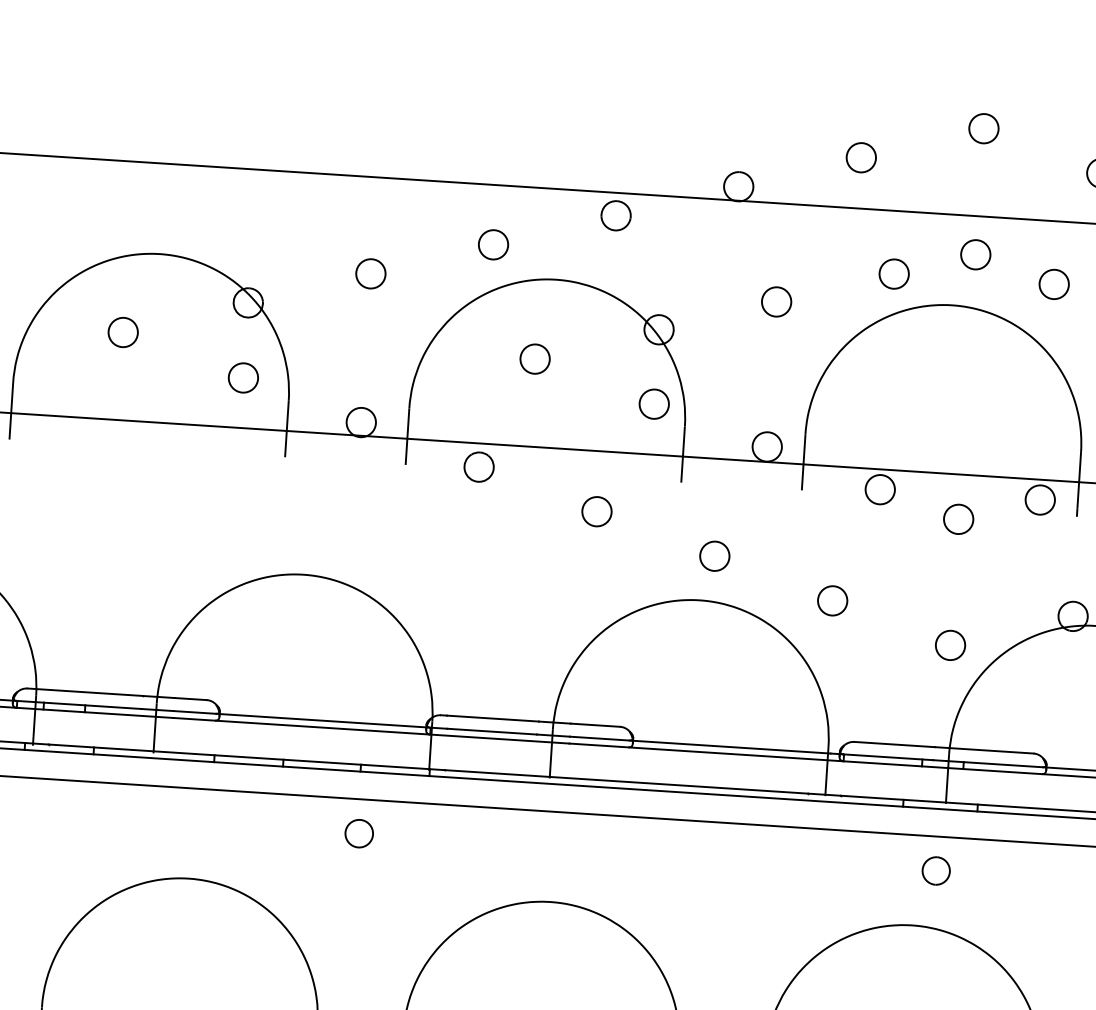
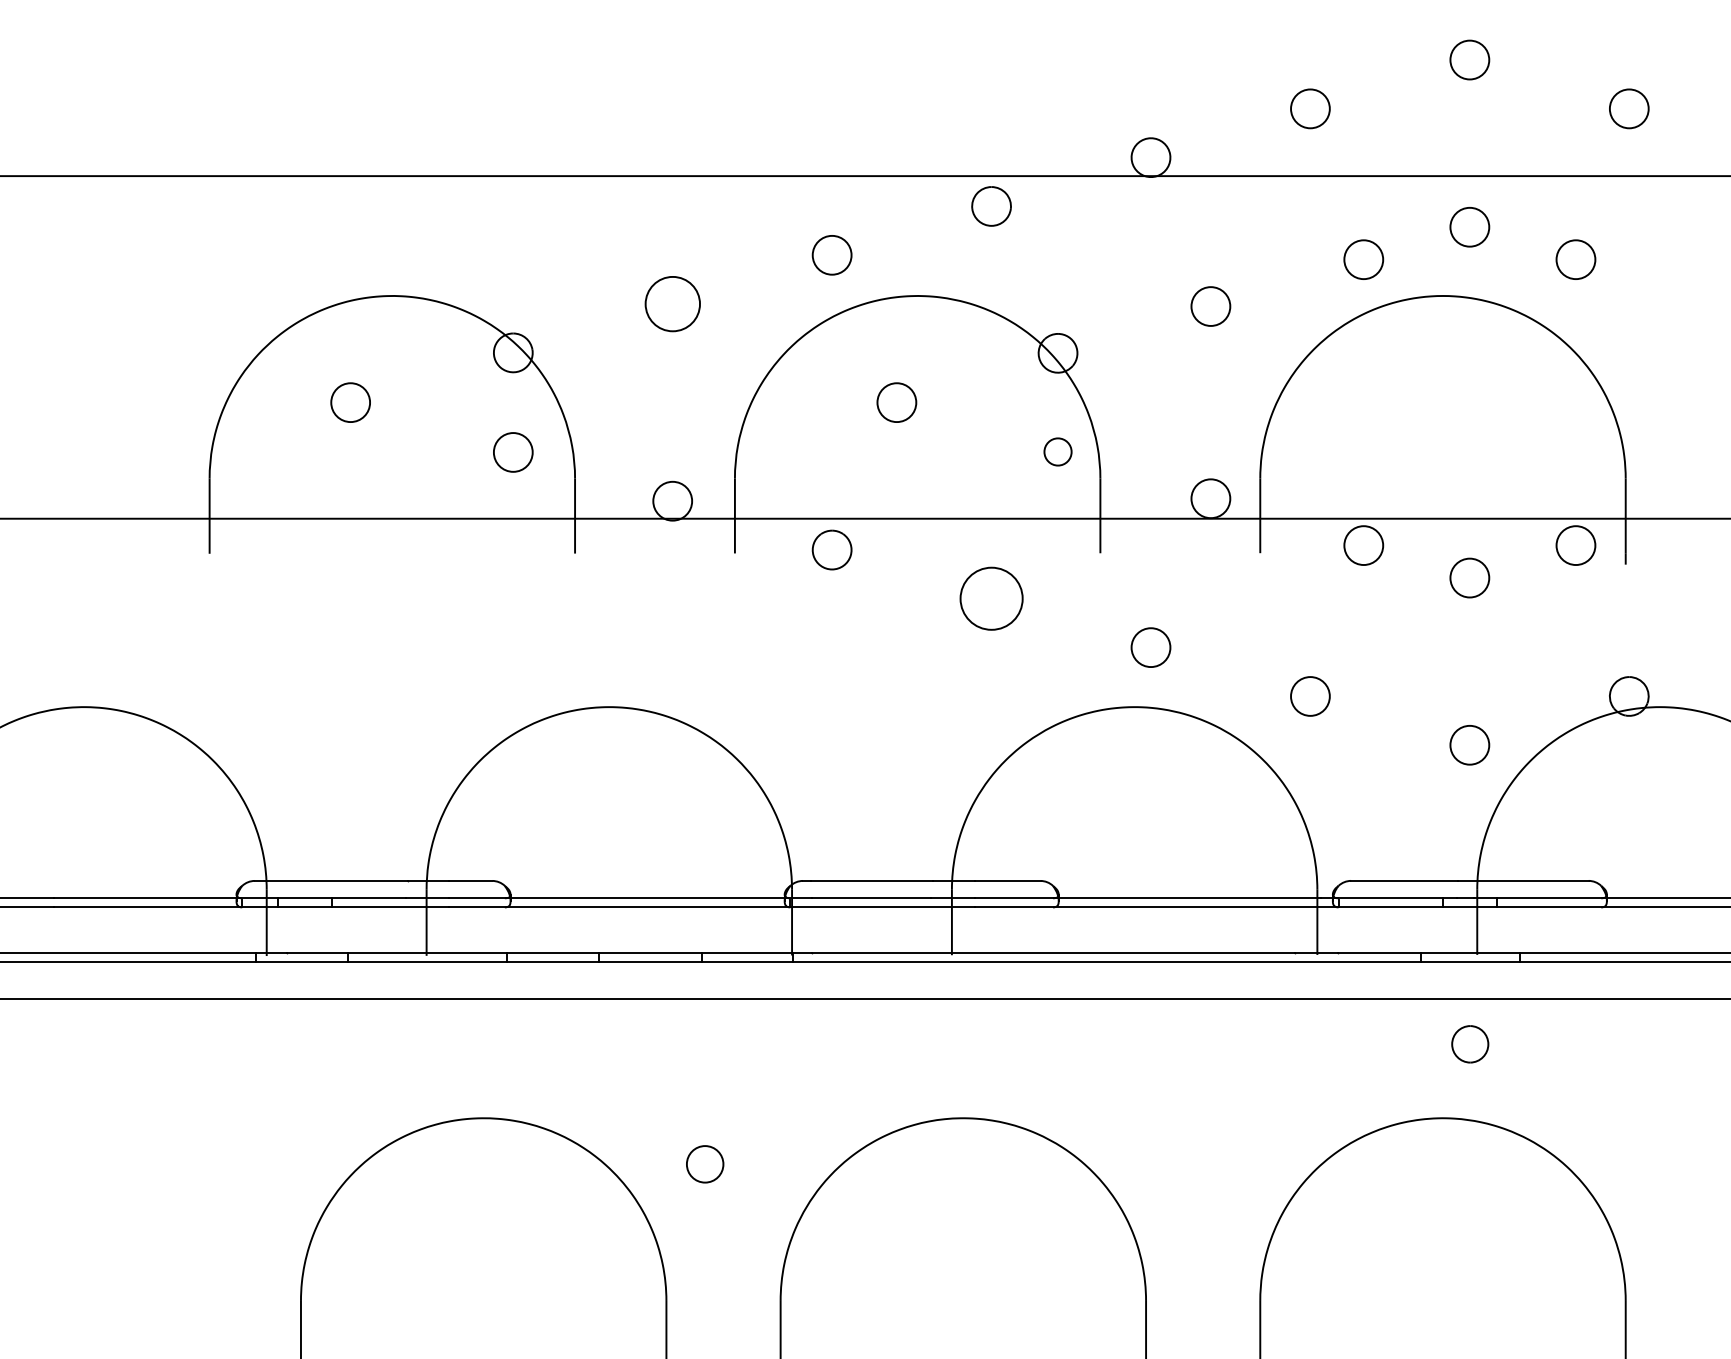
circle: (370, 273) -> (672, 303), size x1.4
circle: (653, 403) -> (1057, 451), size x0.7
circle: (596, 511) -> (991, 598), size x1.6
circle: (359, 833) -> (705, 1164), moved

